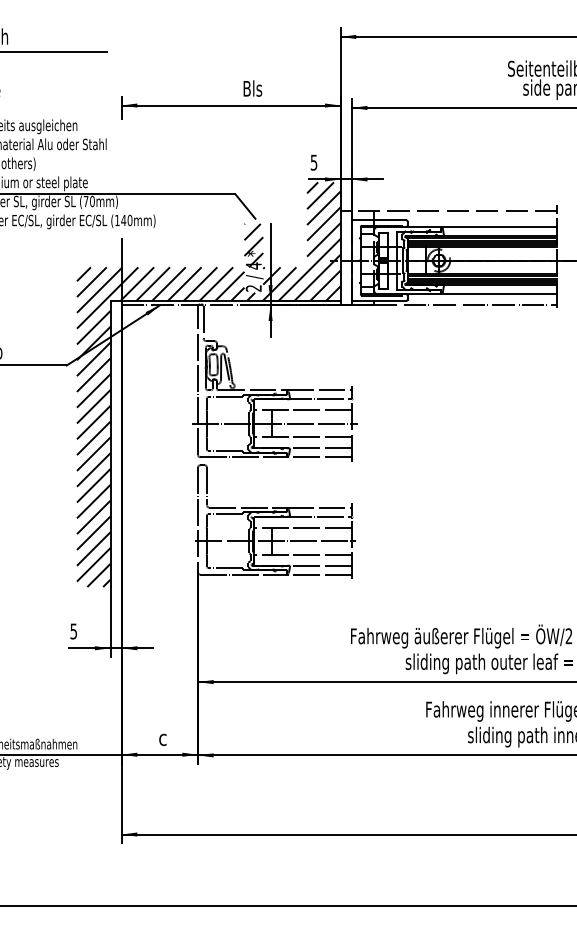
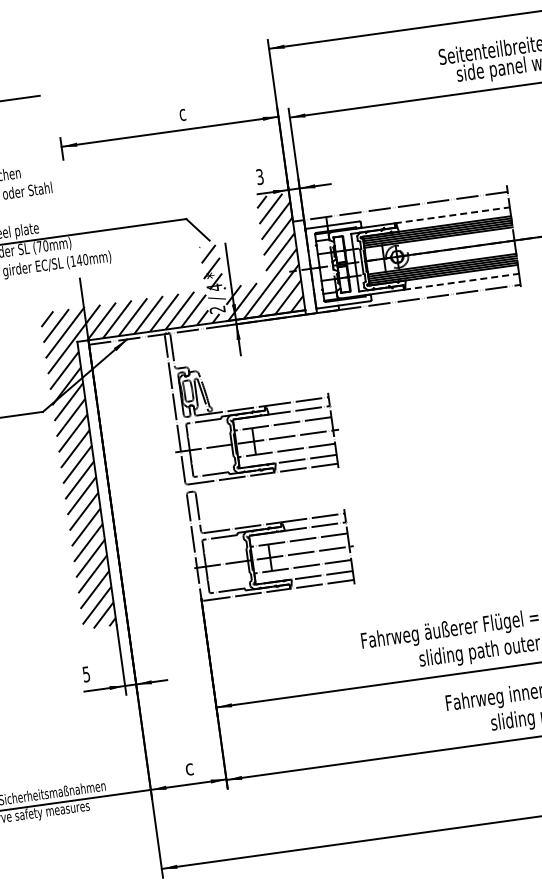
text: (252, 88) -> (188, 111), Bls -> c
text: (314, 161) -> (260, 175), 5 -> 3
line: (499, 227) -> (452, 215), solid -> dashed
line: (499, 294) -> (461, 282), solid -> dashed

